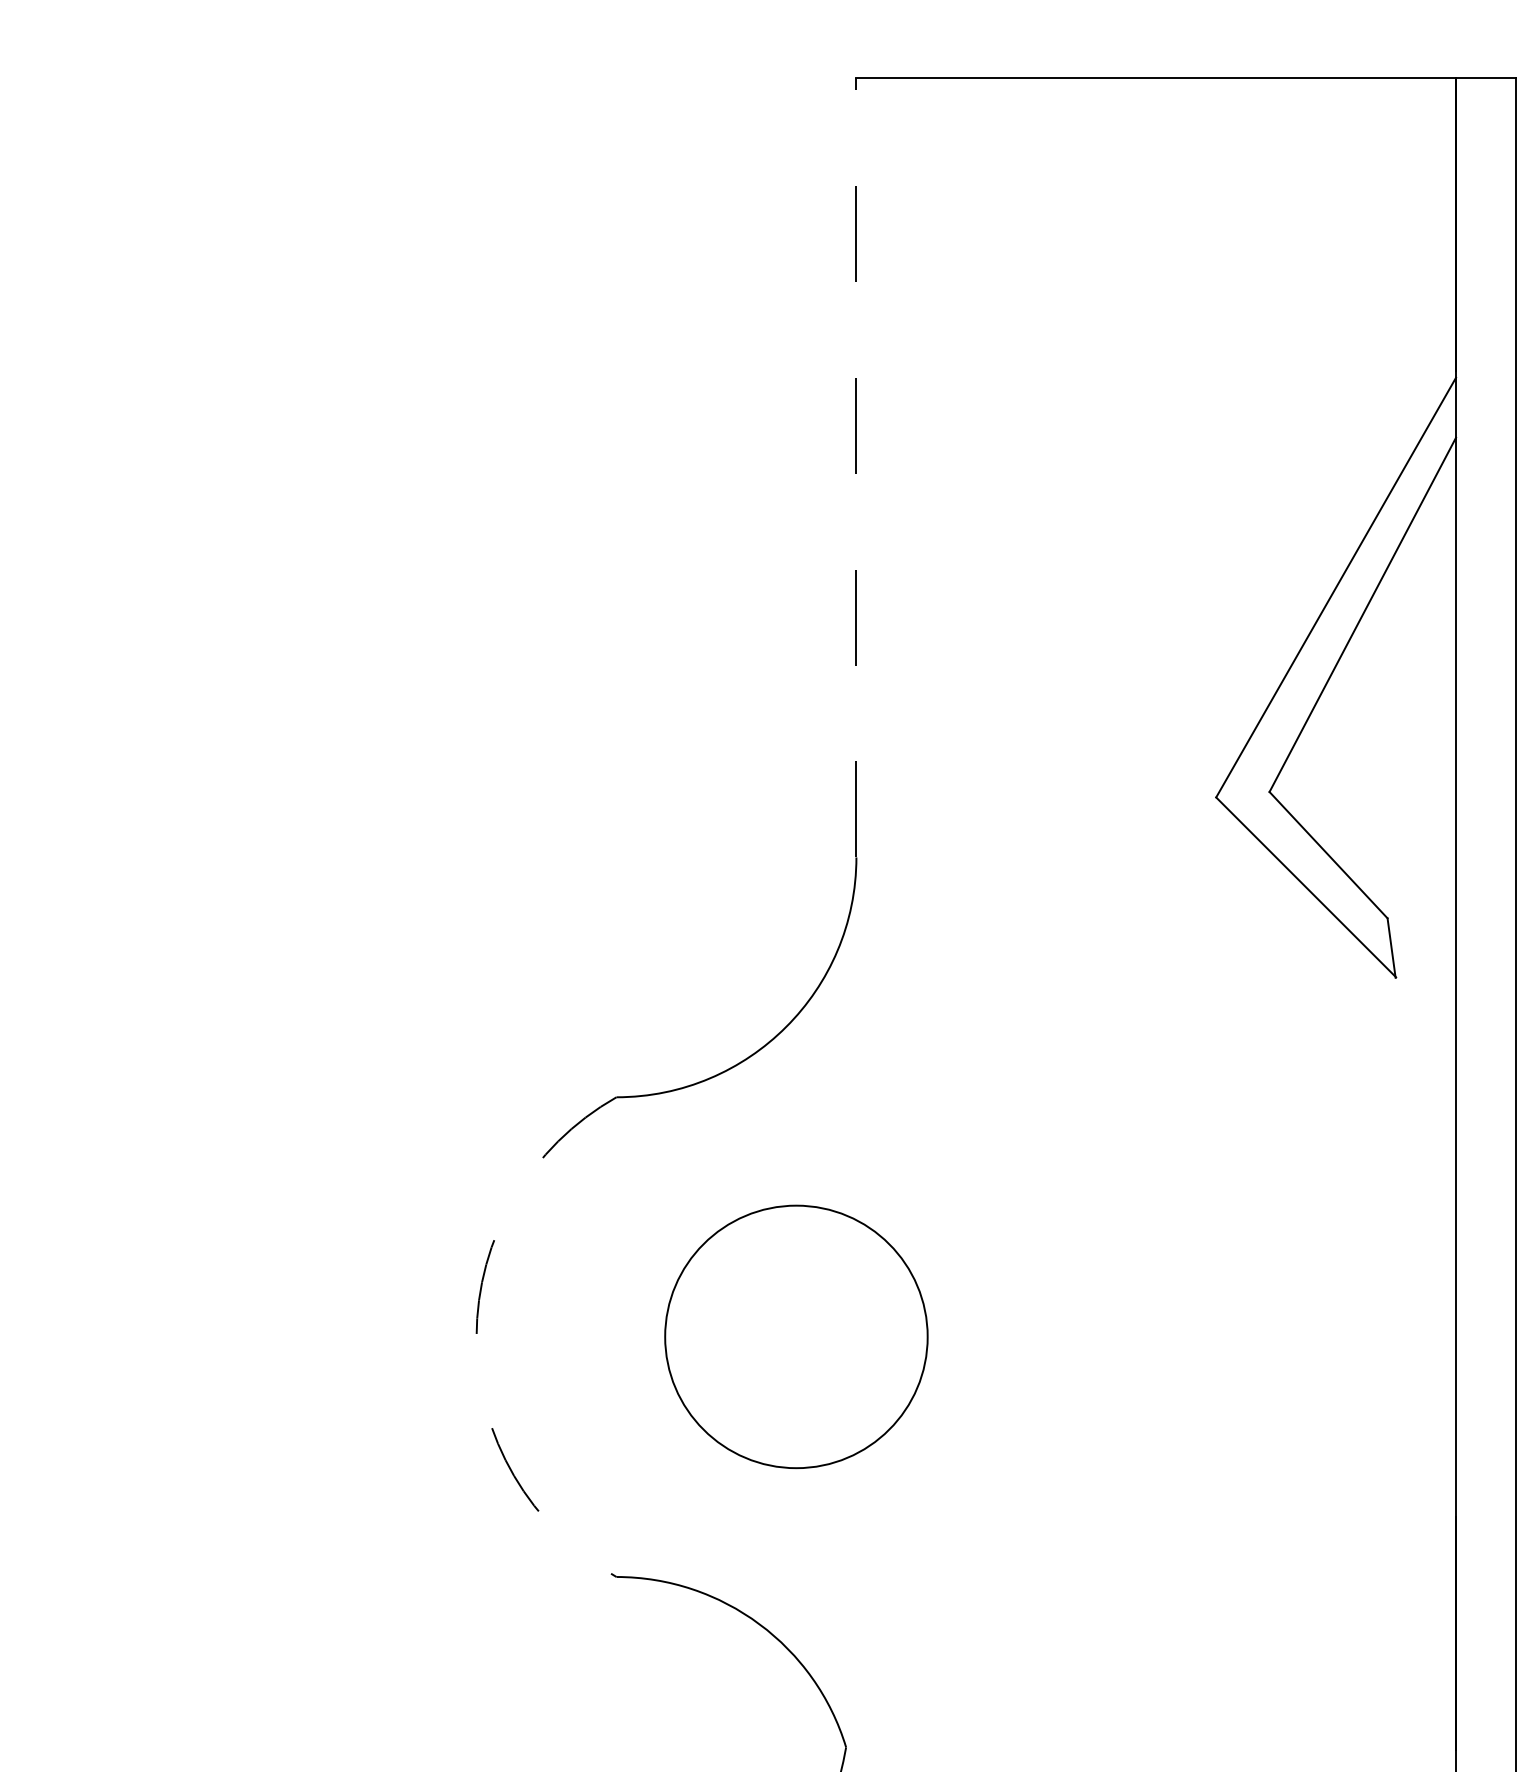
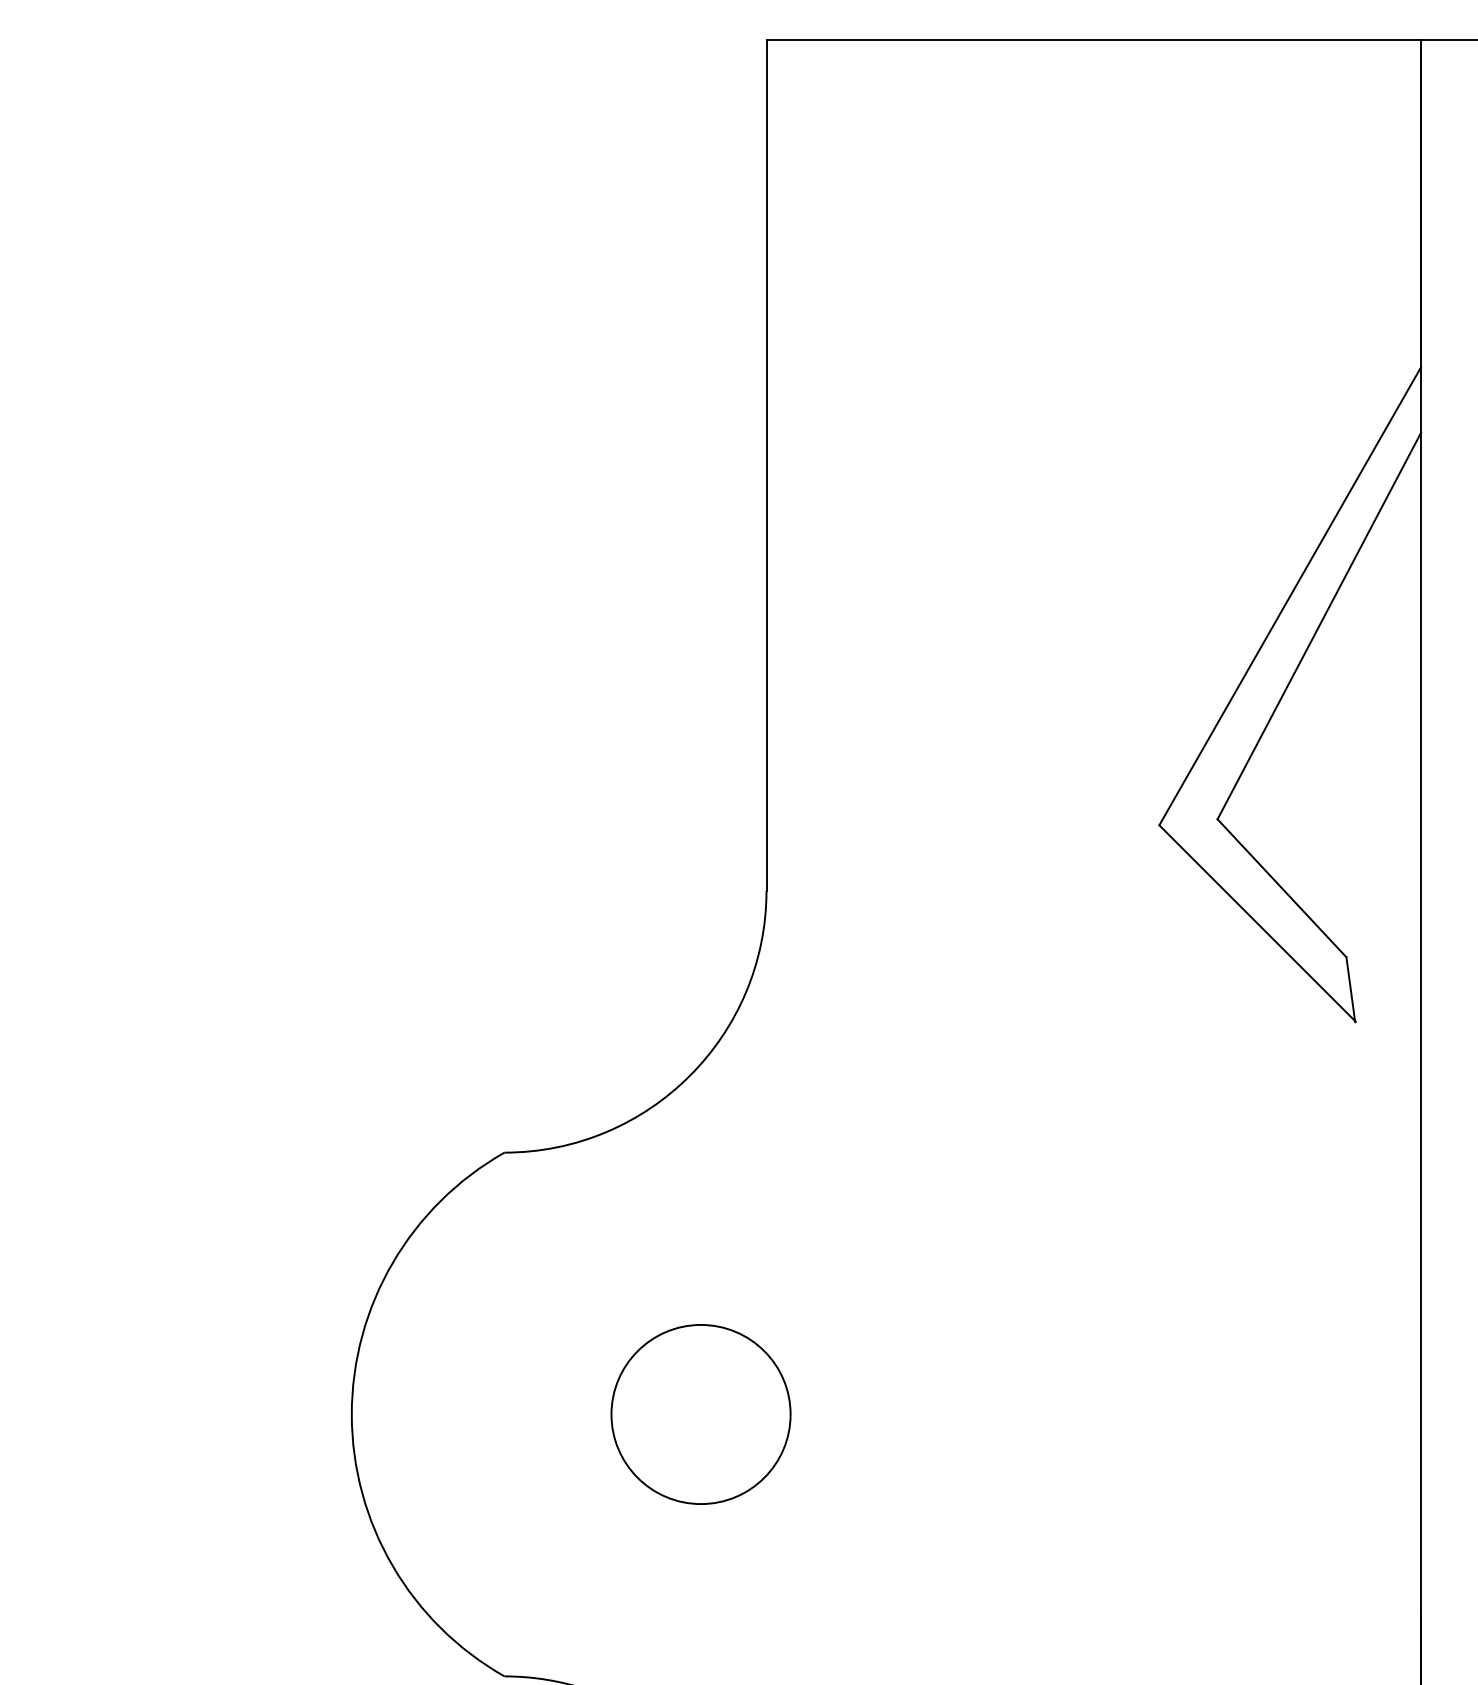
line: (856, 467) -> (766, 465), dashed -> solid
arc: (476, 1337) -> (351, 1414), dashed -> solid
circle: (796, 1337) -> (701, 1414), size x0.62

